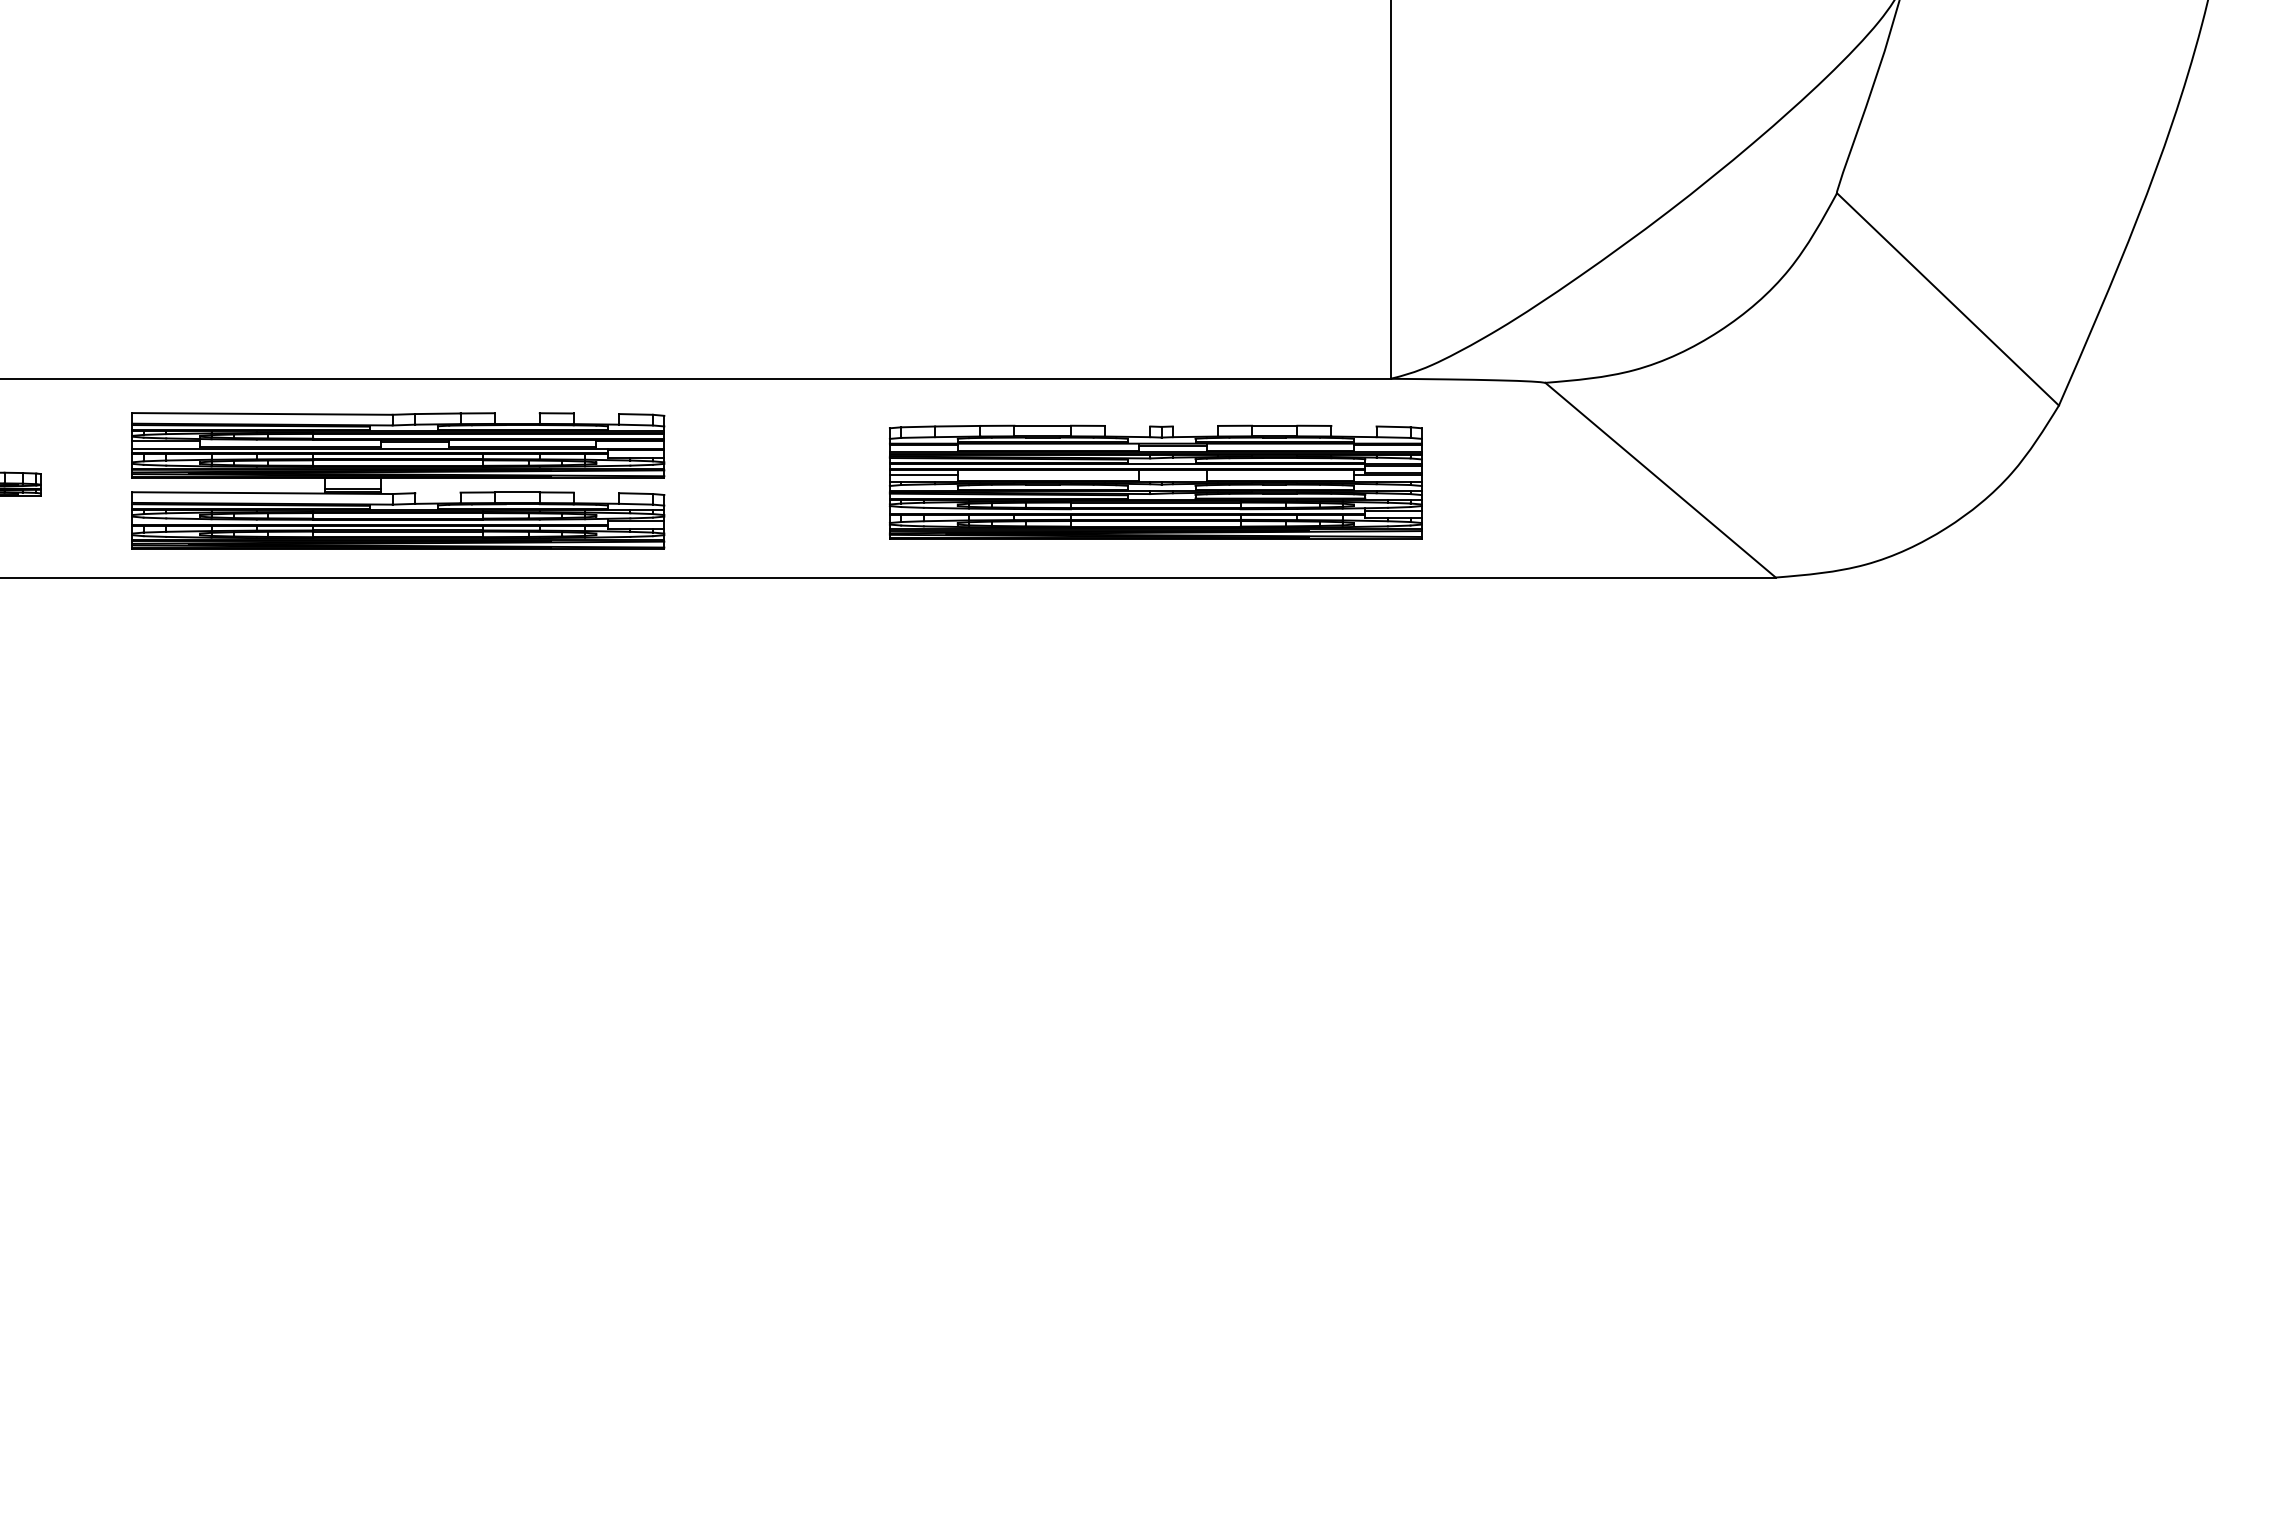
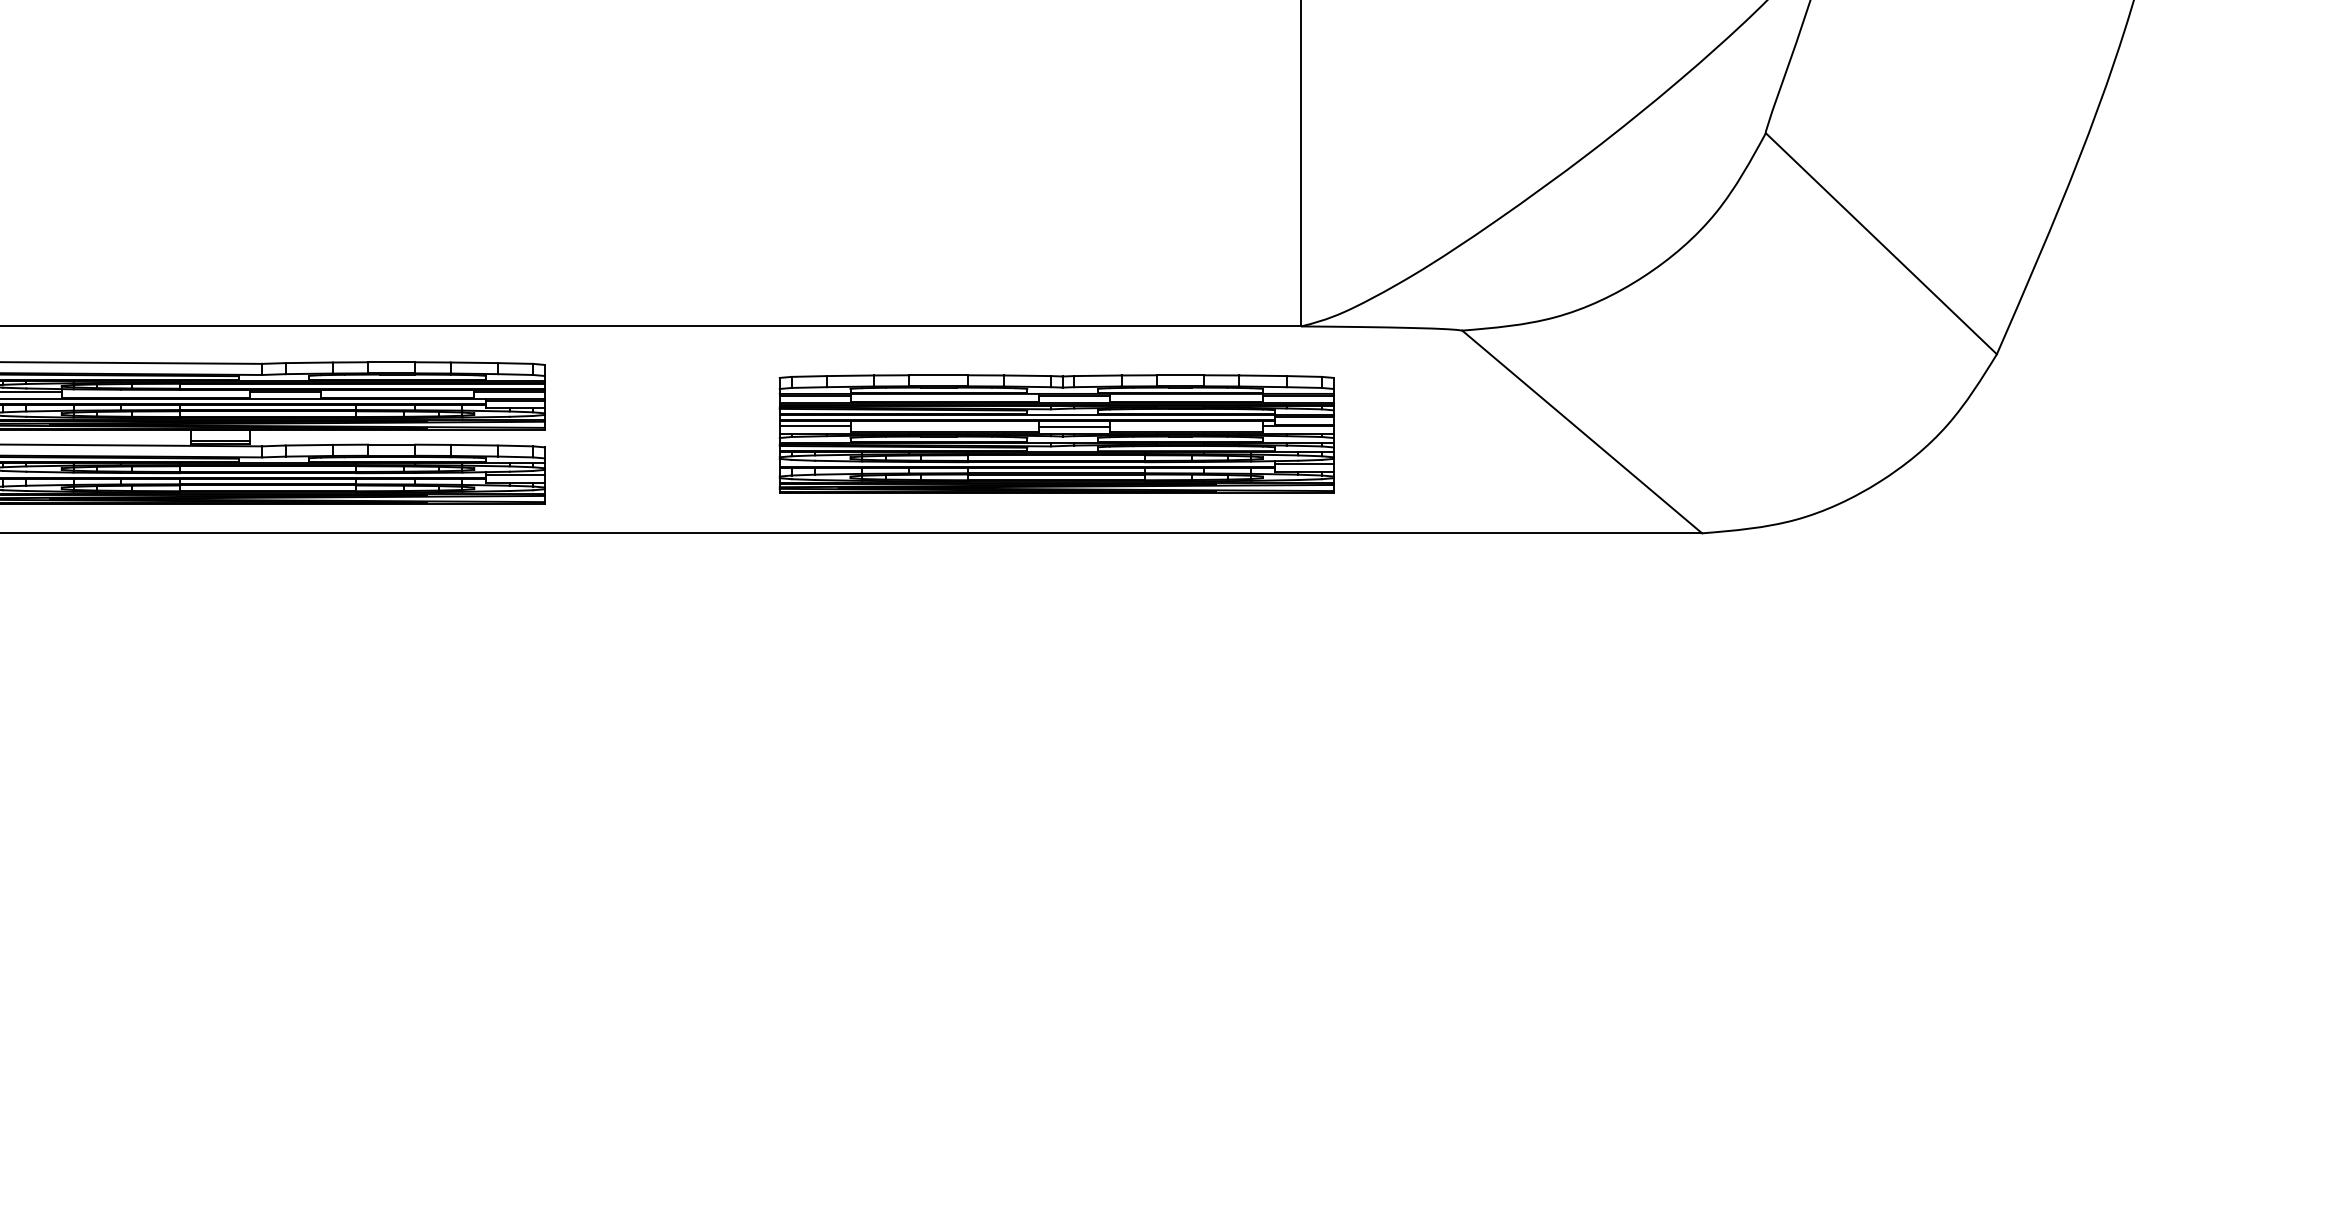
line: (516, 413) -> (391, 362), added
line: (596, 413) -> (474, 362), added
line: (1127, 425) -> (1027, 375), added
line: (1195, 425) -> (1097, 375), added
line: (1353, 425) -> (1262, 375), added
line: (1172, 475) -> (1074, 427), added
line: (437, 492) -> (308, 444), added
line: (596, 492) -> (474, 444), added

